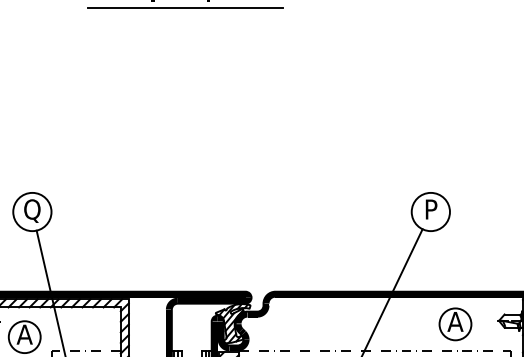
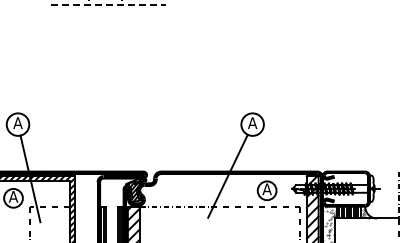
line: (186, 8) -> (108, 4), solid -> dashed
text: (430, 208) -> (252, 122), P -> A
text: (31, 210) -> (17, 123), Q -> A

